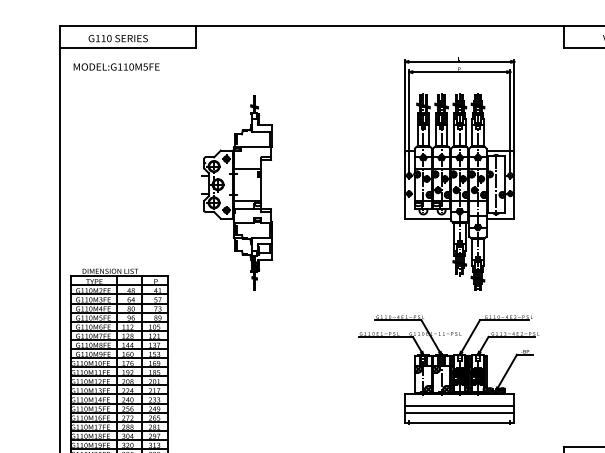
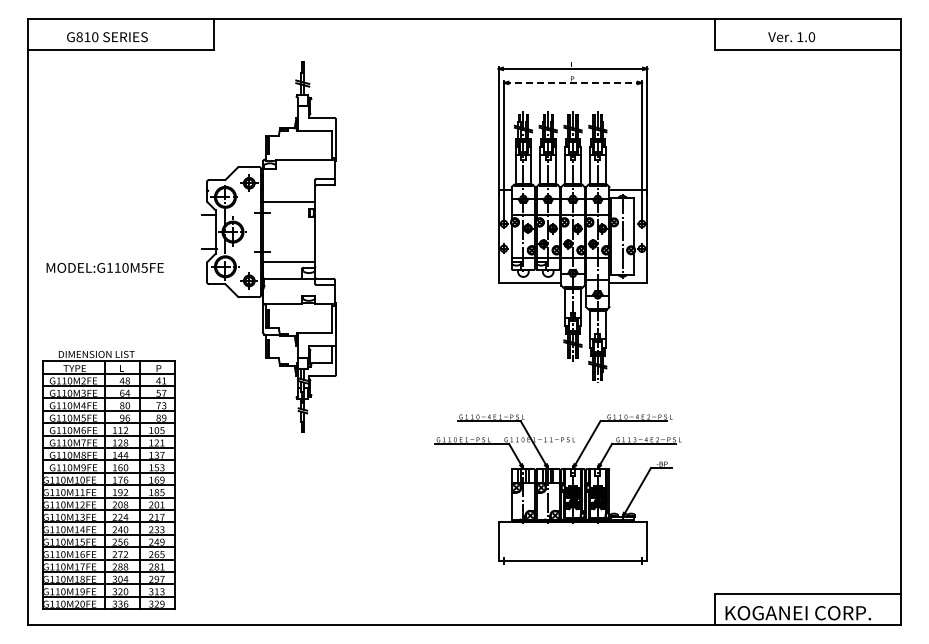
text: (97, 38) -> (79, 37), G110 -> G810
text: (116, 66) -> (104, 267), moved
line: (460, 71) -> (573, 82), solid -> dashed
part: (237, 192) -> (269, 246), size x1.4
line: (459, 406) -> (572, 538), removed
line: (459, 412) -> (572, 547), removed

